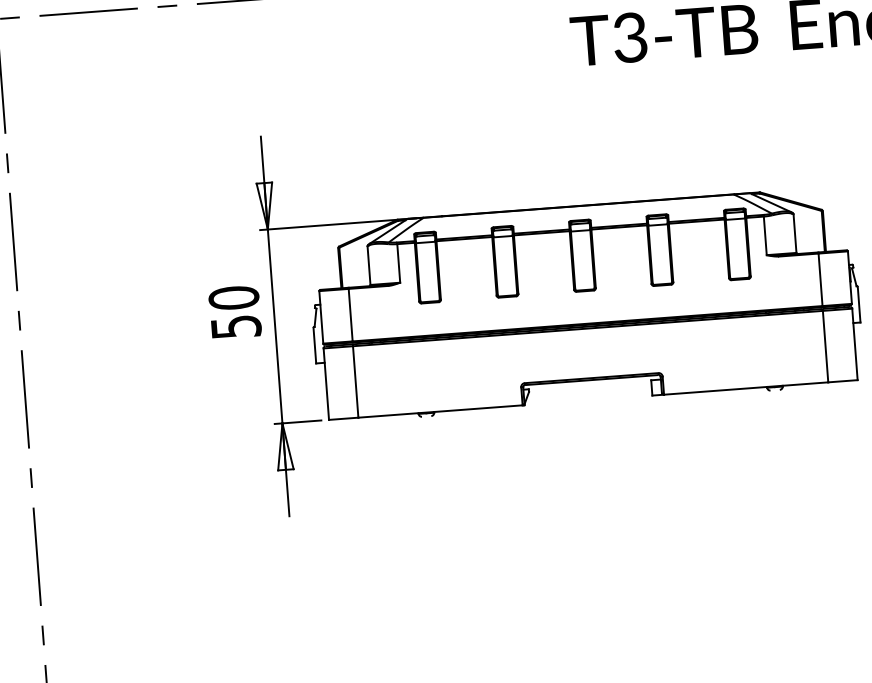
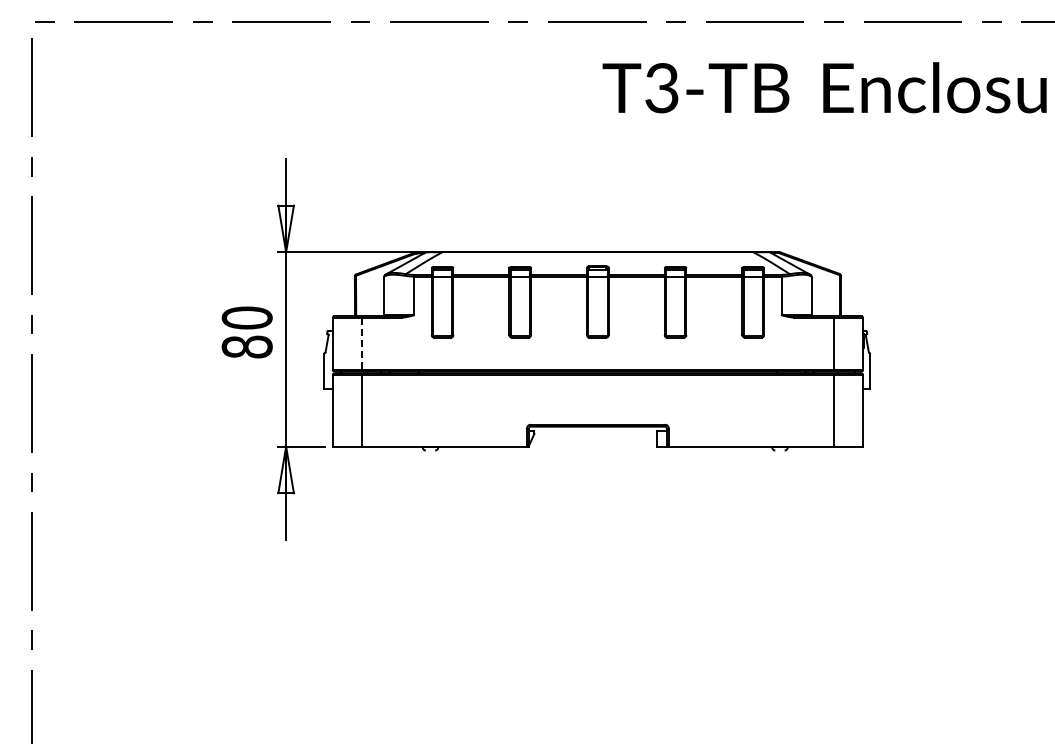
line: (350, 315) -> (362, 344), solid -> dashed
text: (235, 326) -> (246, 346), 50 -> 80

